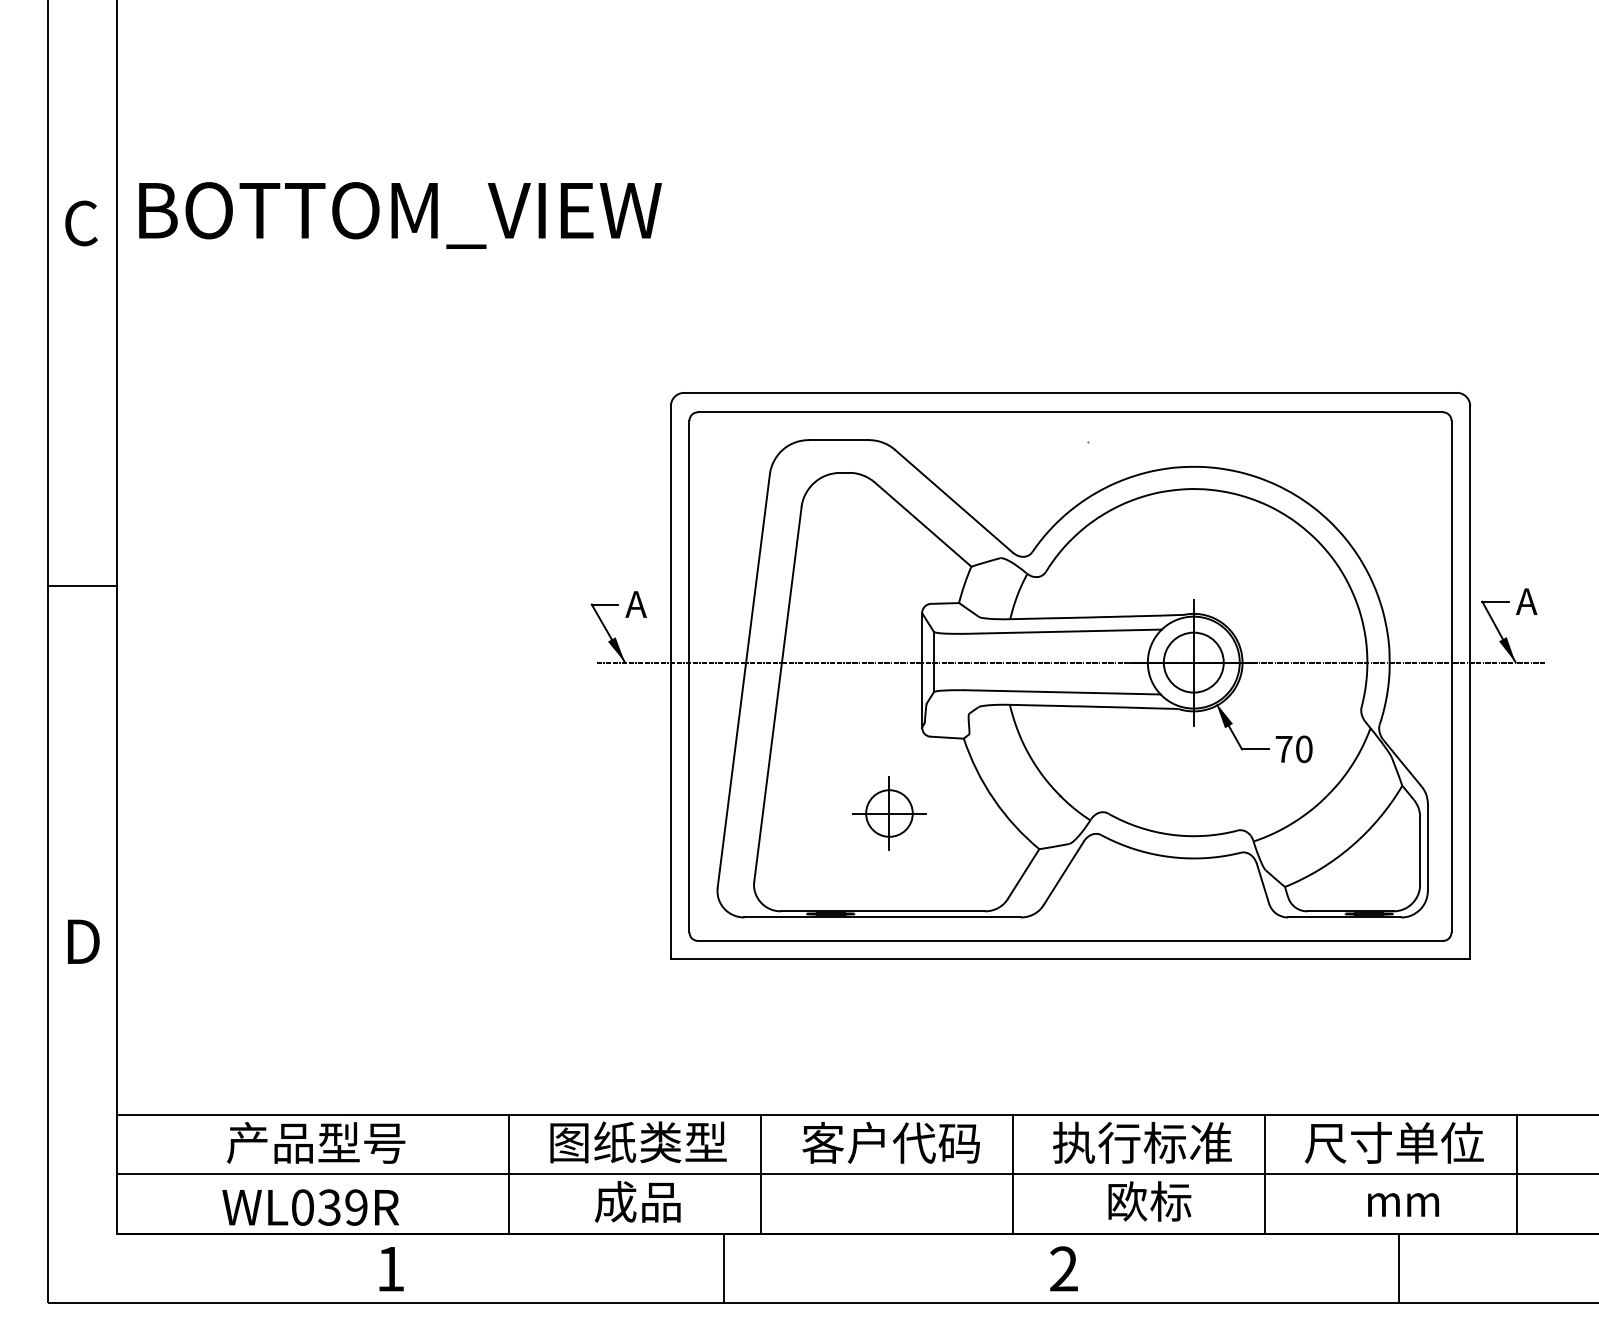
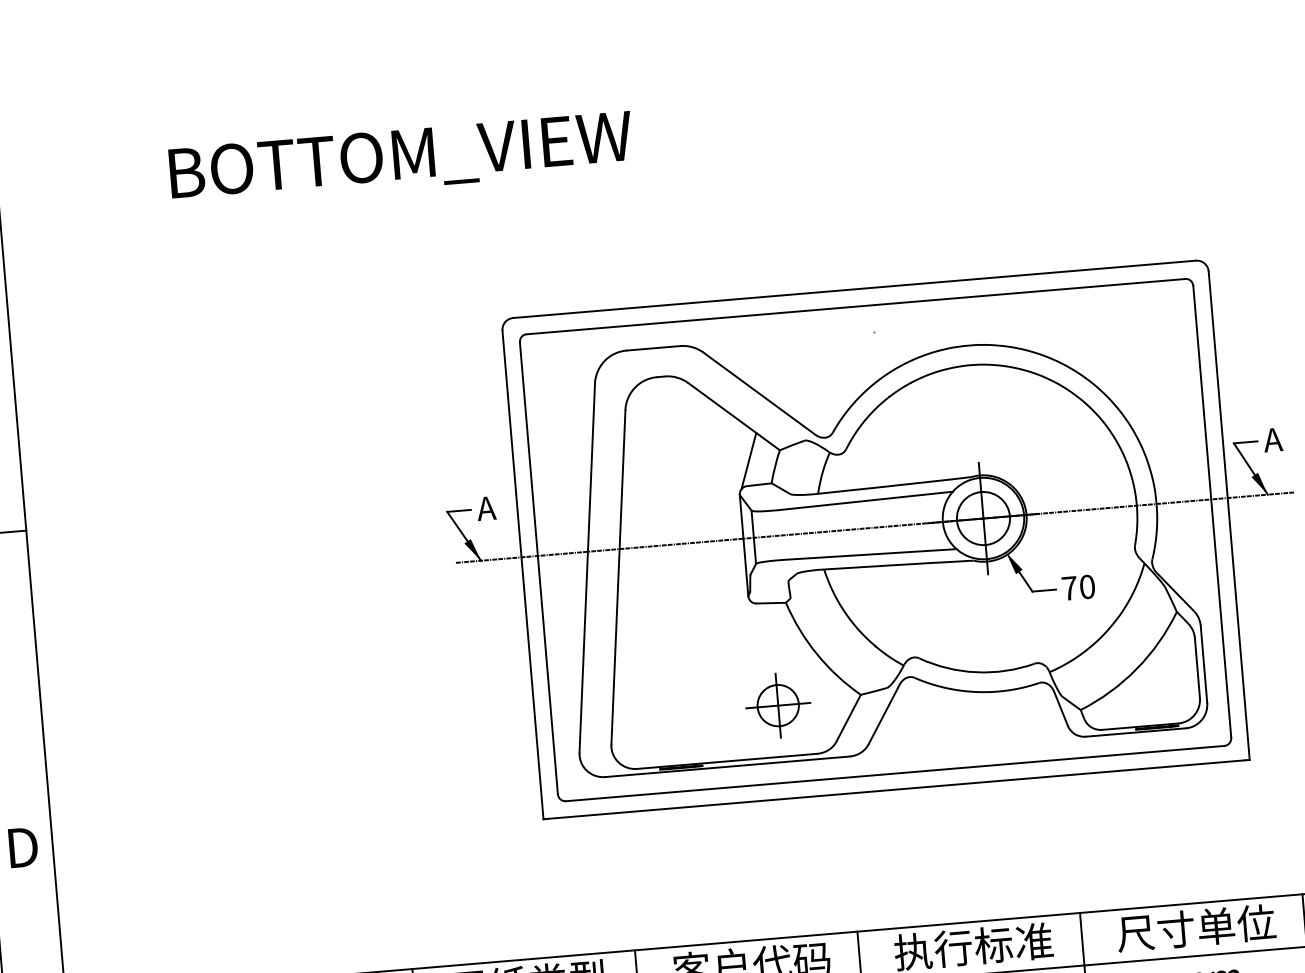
text: (400, 215) -> (401, 158), moved
line: (935, 575) -> (748, 460), added
part: (889, 813) -> (778, 705), moved

